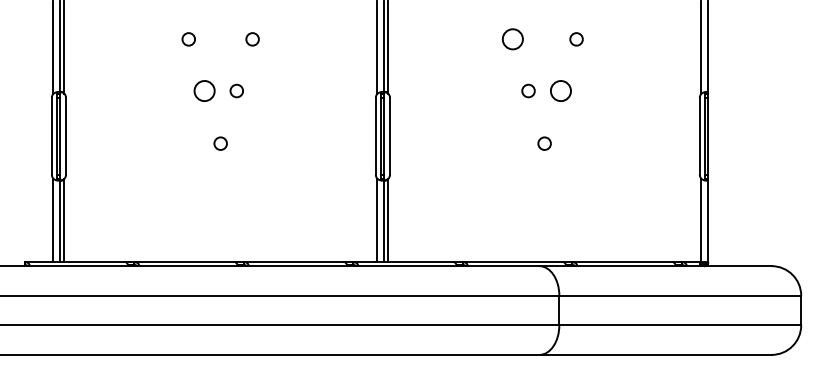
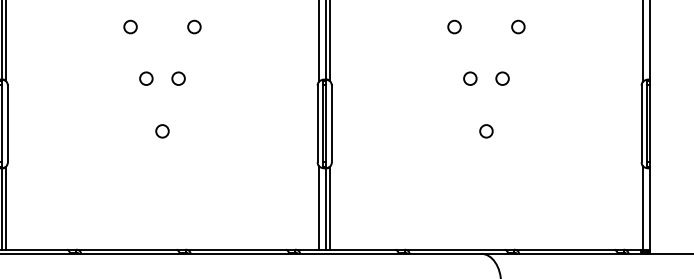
circle: (512, 39) -> (454, 27), size x0.62
circle: (204, 90) -> (146, 78), size x0.62
circle: (560, 90) -> (502, 78), size x0.62

